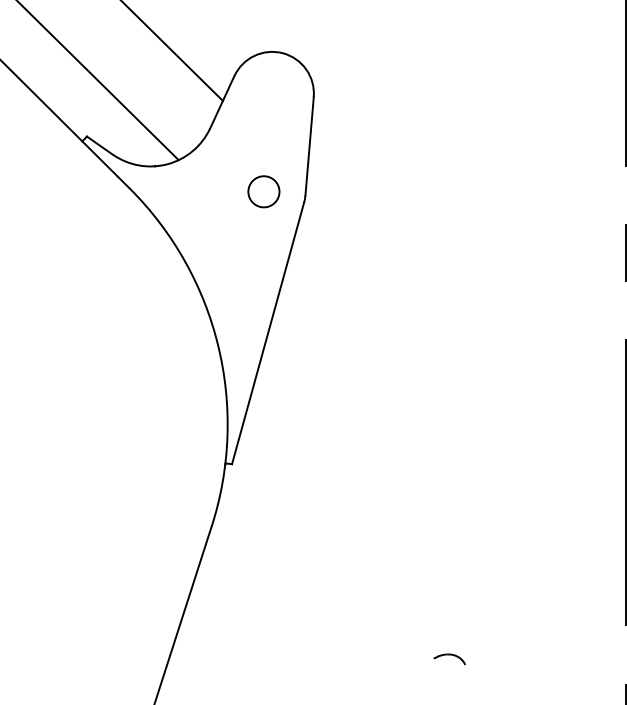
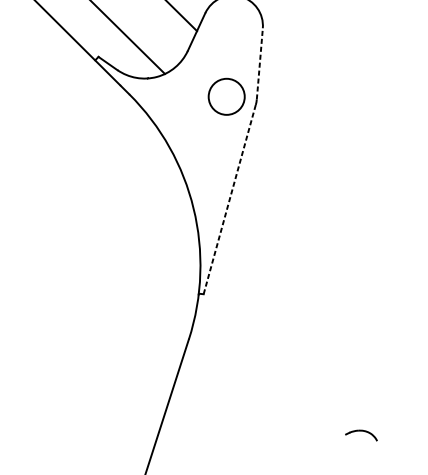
line: (309, 145) -> (259, 63), solid -> dashed
circle: (263, 191) -> (226, 96), size x1.6
line: (268, 333) -> (230, 199), solid -> dashed
part: (449, 659) -> (361, 435), size x1.4

